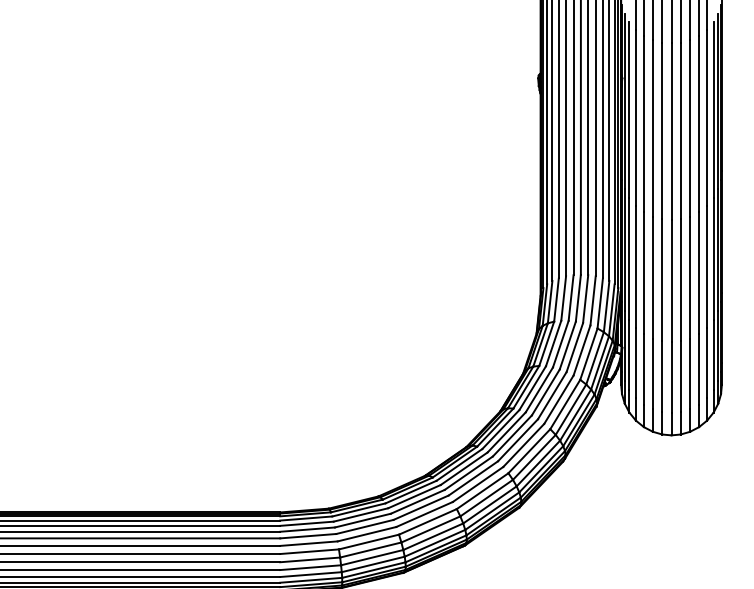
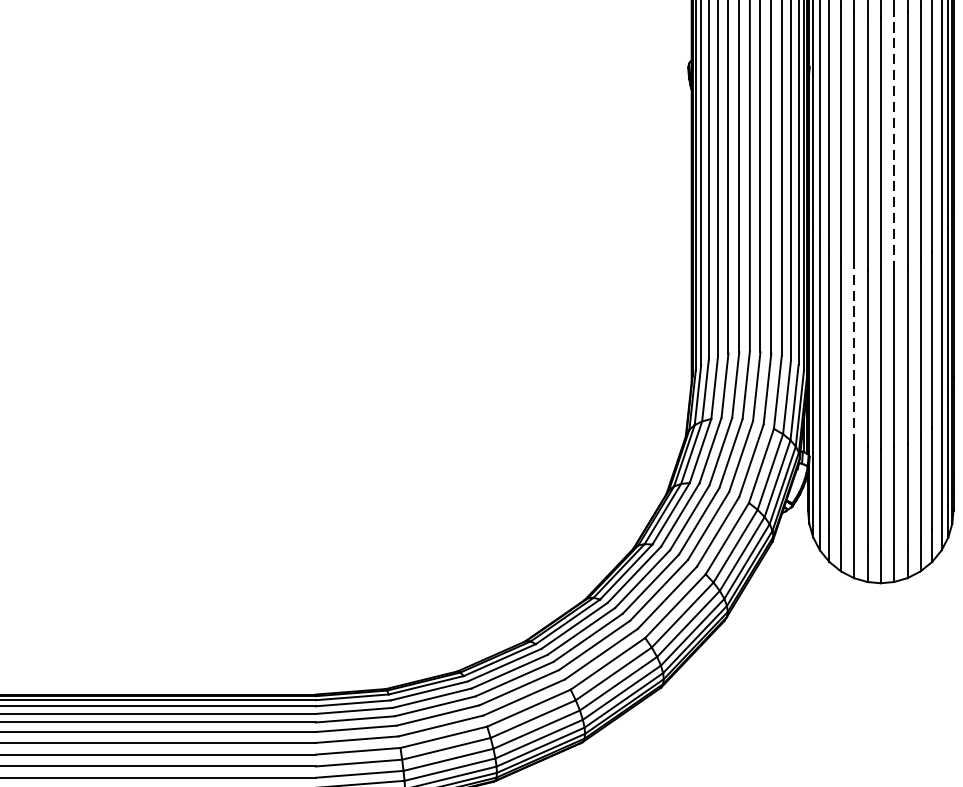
line: (680, 130) -> (893, 142), solid -> dashed
line: (652, 277) -> (853, 355), solid -> dashed

